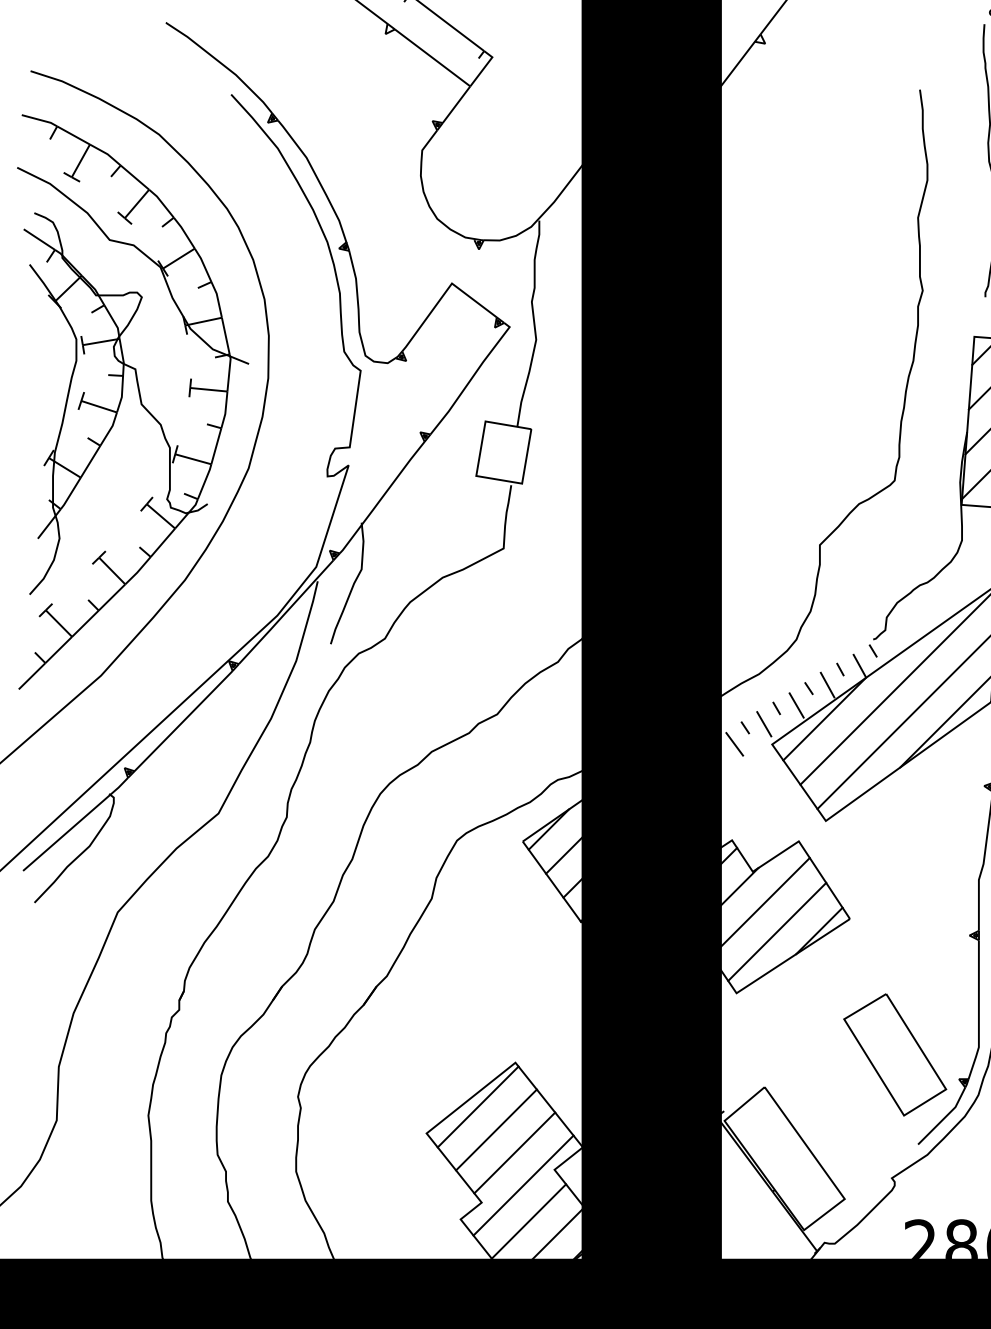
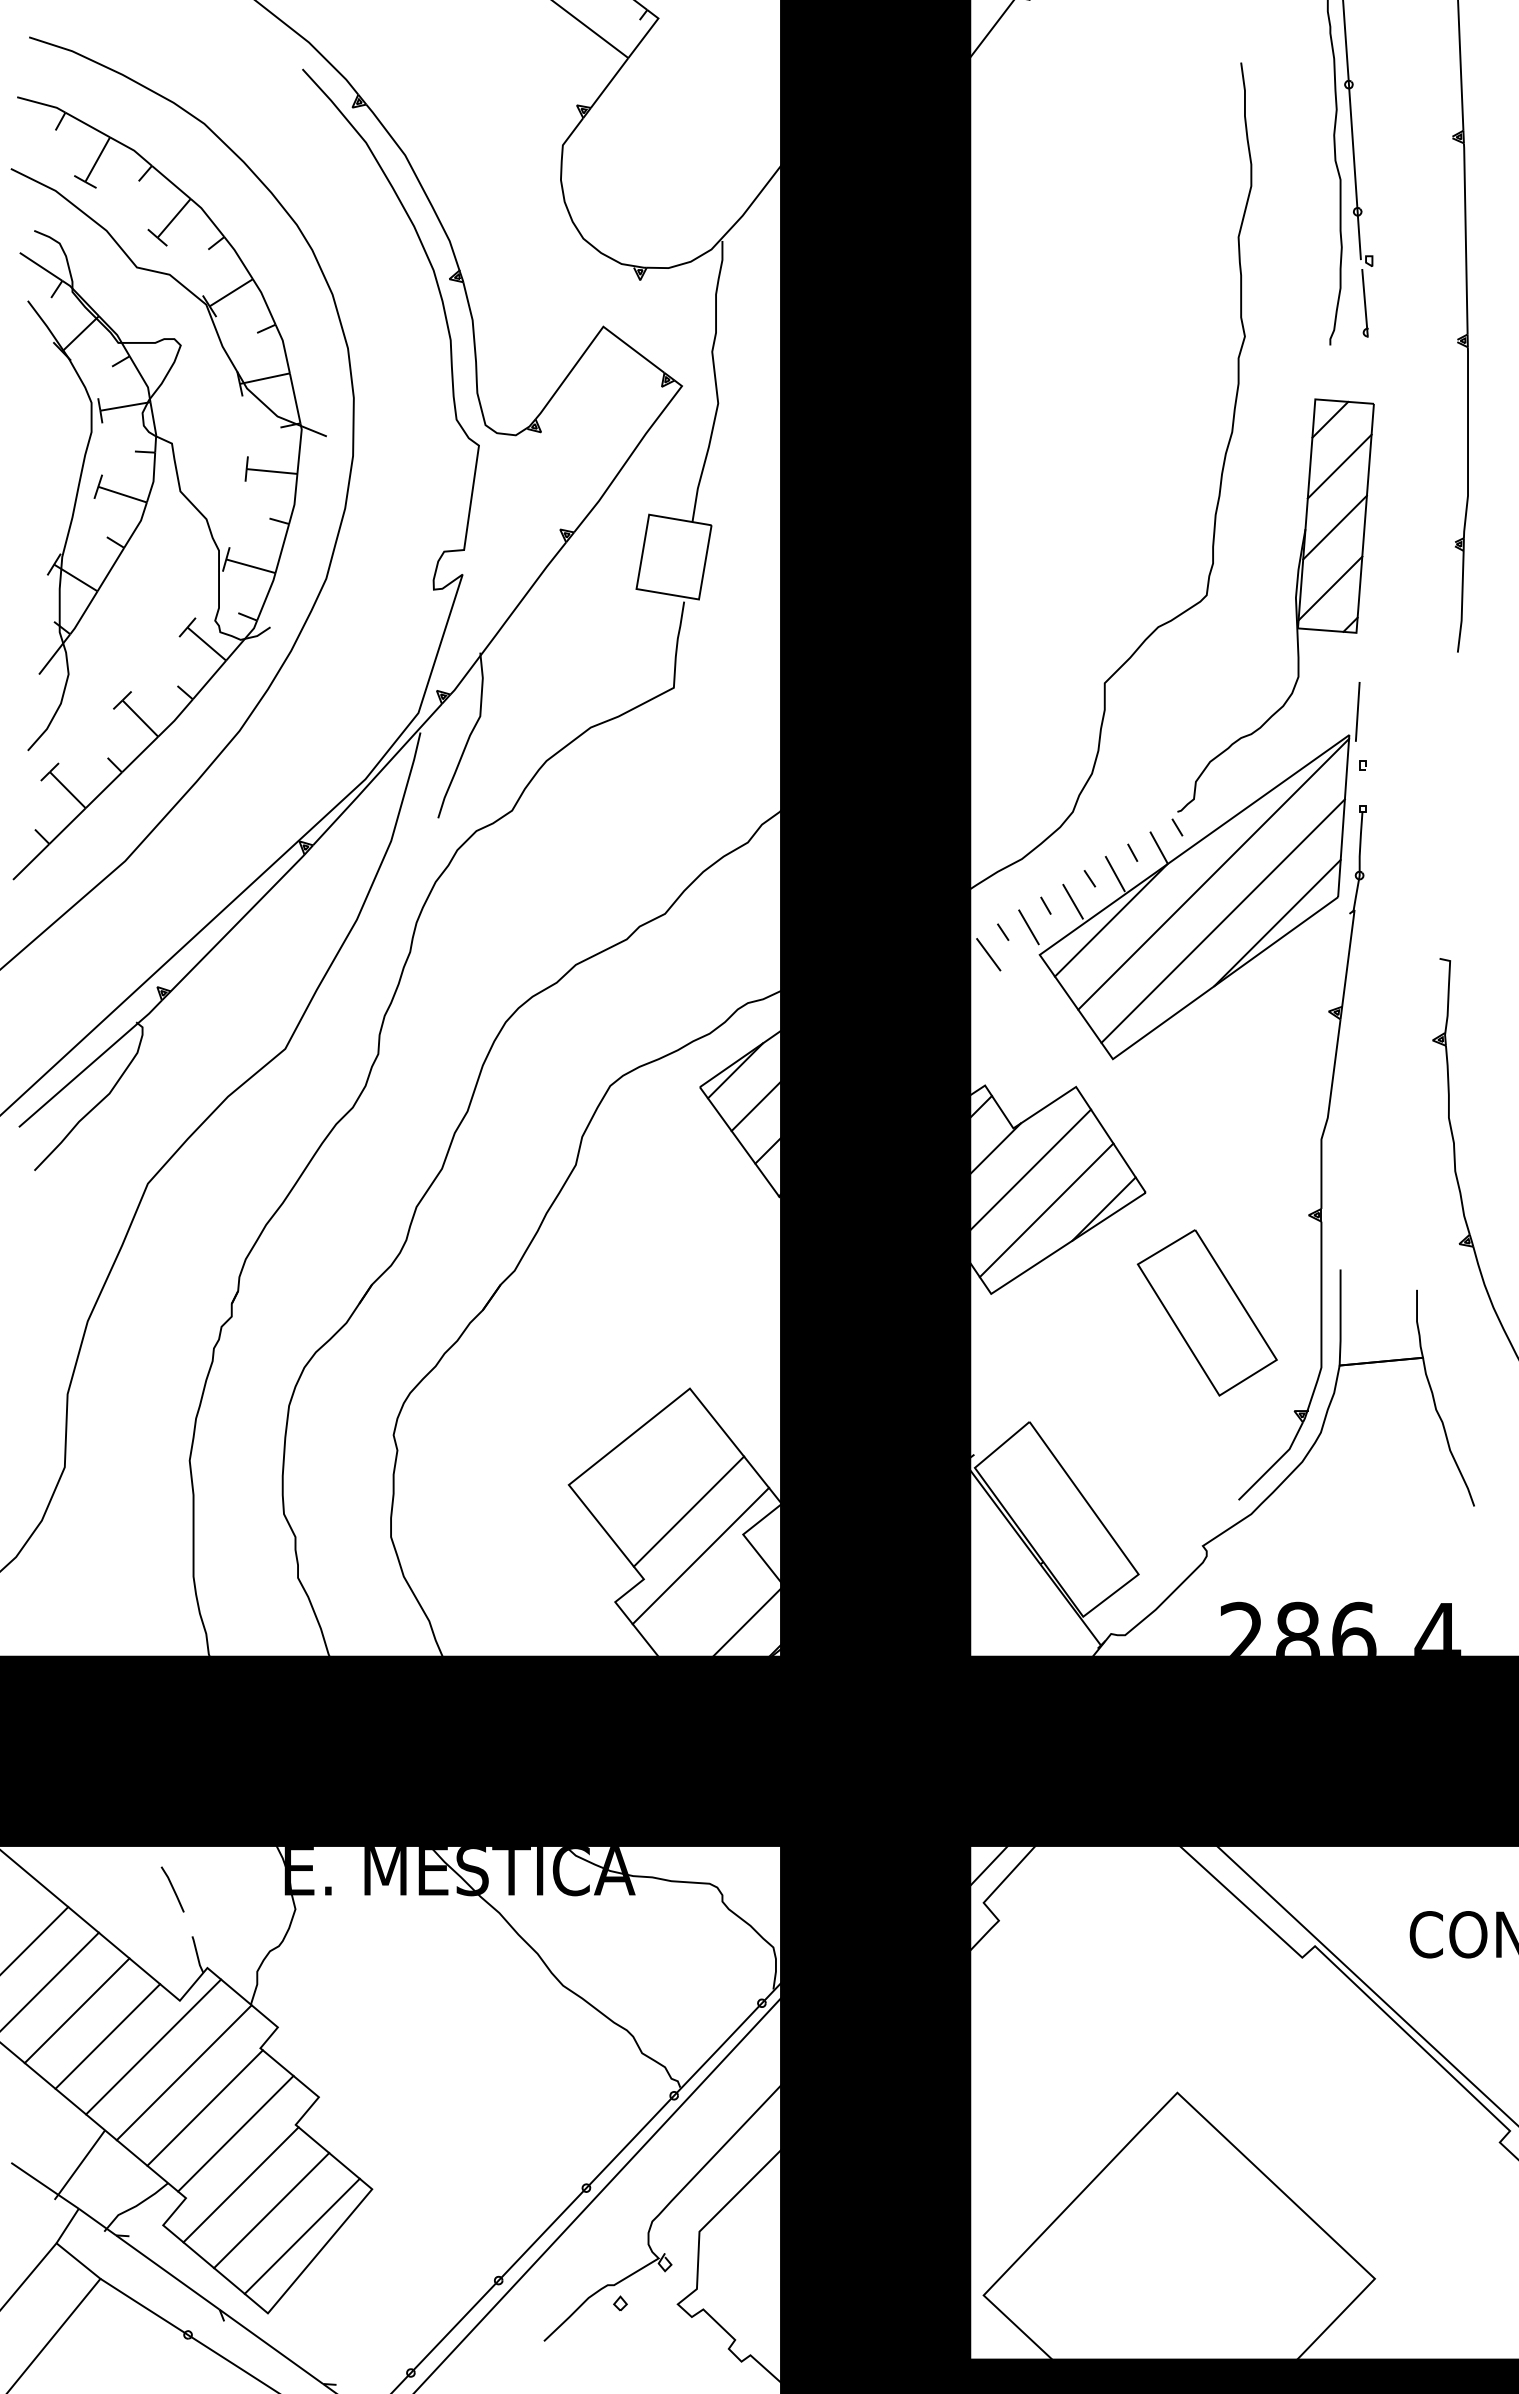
part: (894, 1054) -> (1206, 1312), moved
line: (478, 1106) -> (639, 1448), removed
line: (496, 1130) -> (664, 1480), removed
line: (528, 1221) -> (707, 1604), removed

